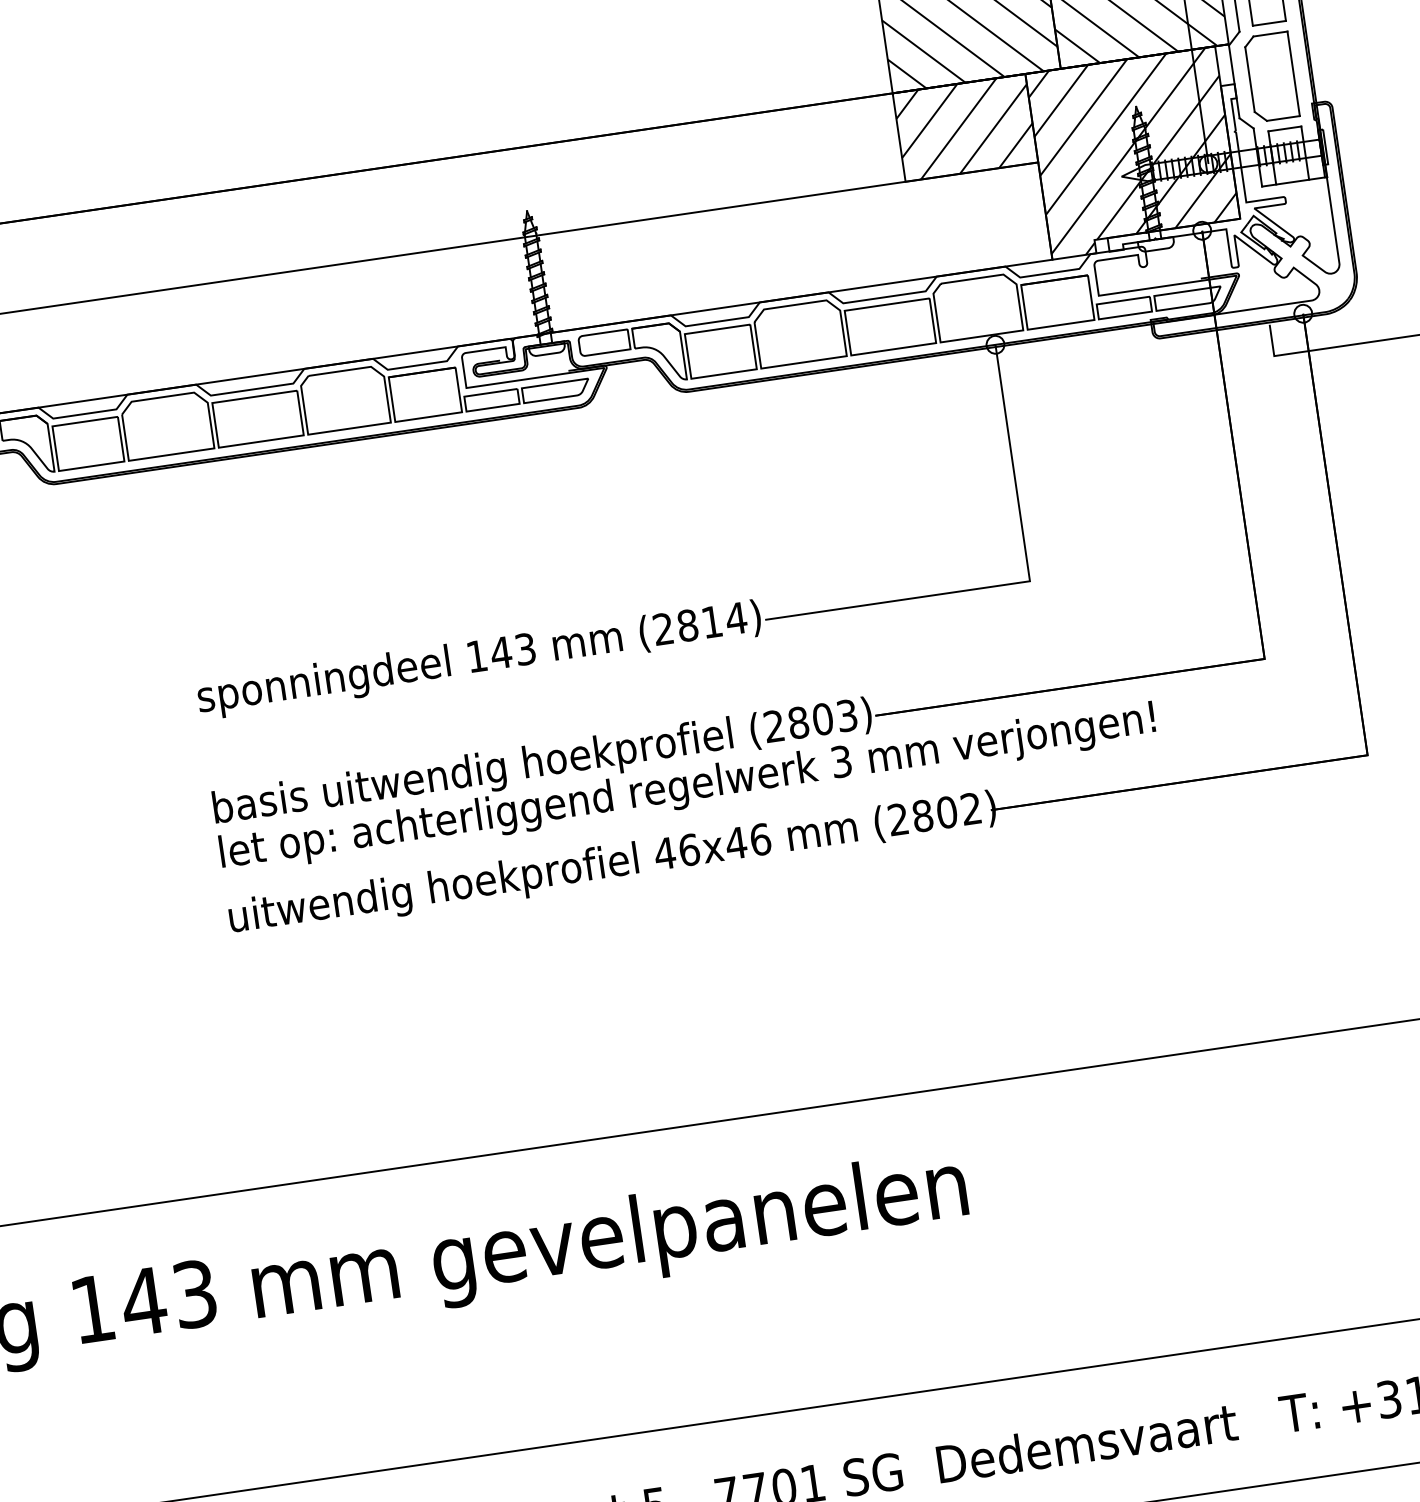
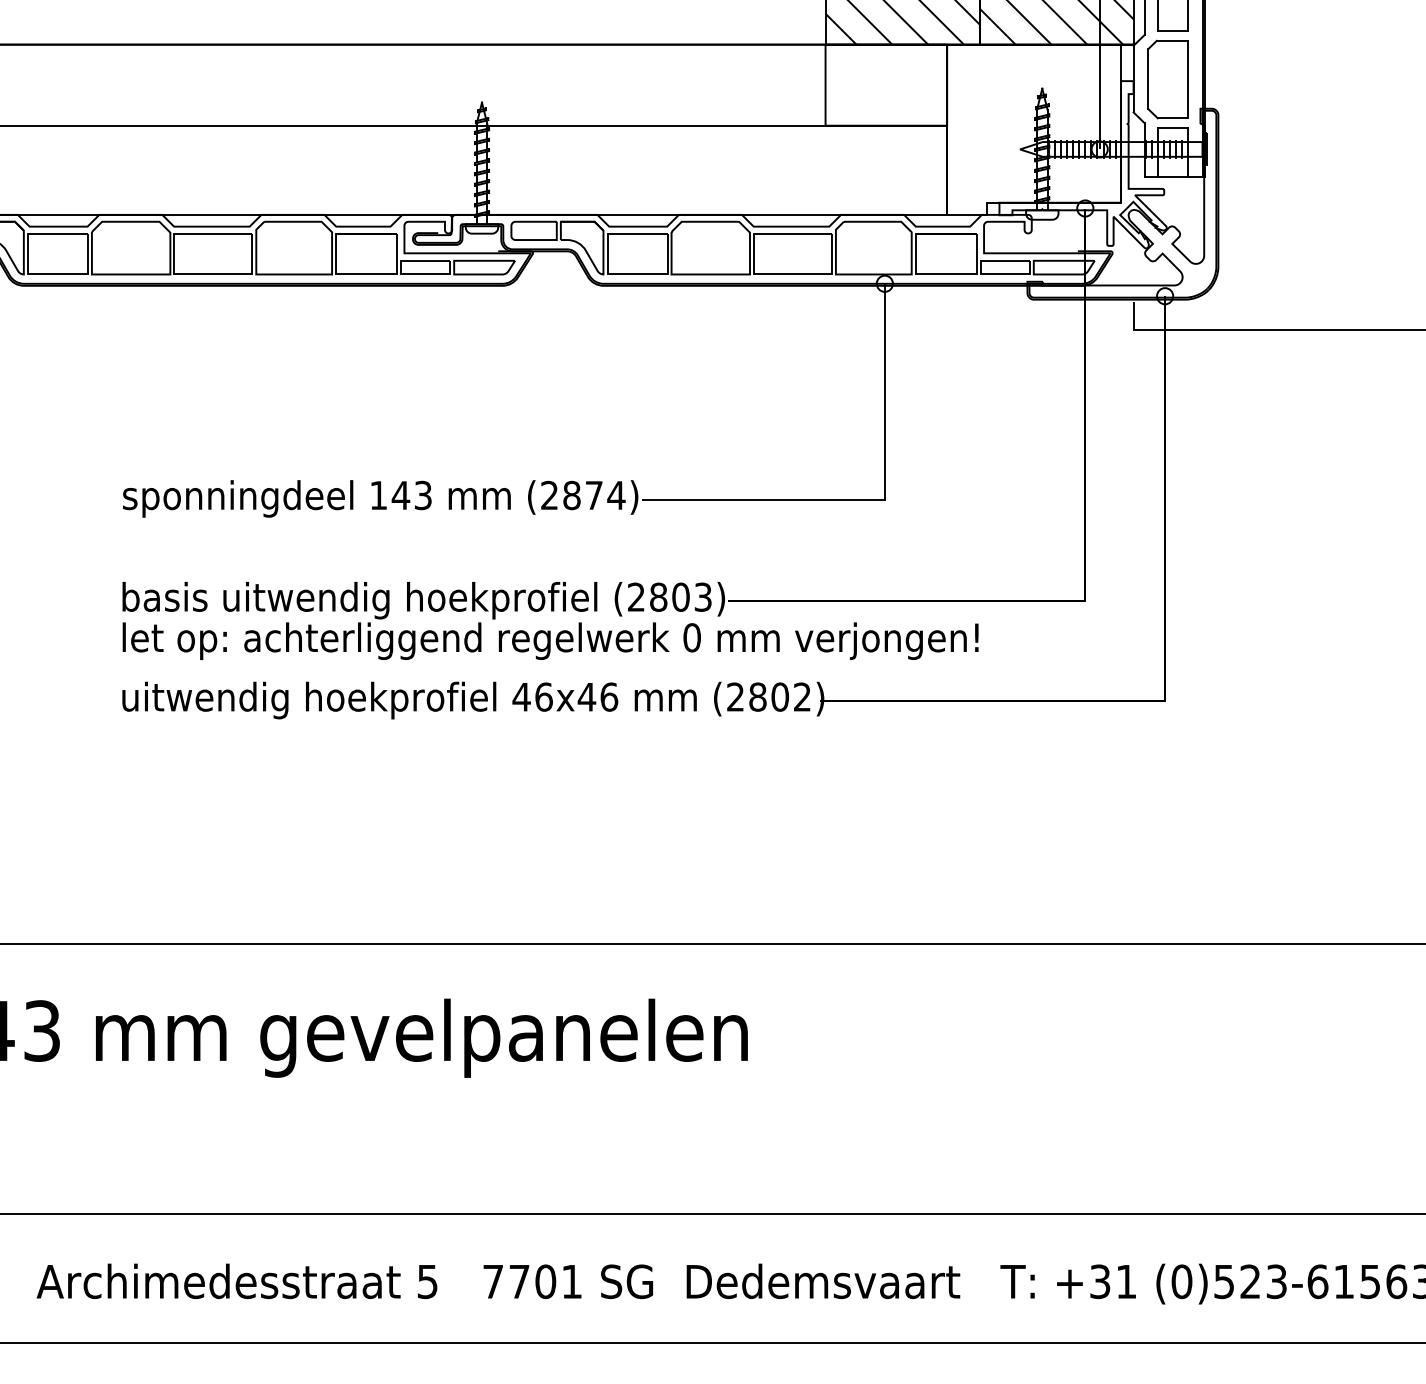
hatch: (965, 127) -> (886, 84), removed
hatch: (1134, 152) -> (1034, 129), removed
text: (712, 622) -> (594, 495), (2814) -> (2874)
text: (840, 761) -> (691, 637), 3 -> 0

